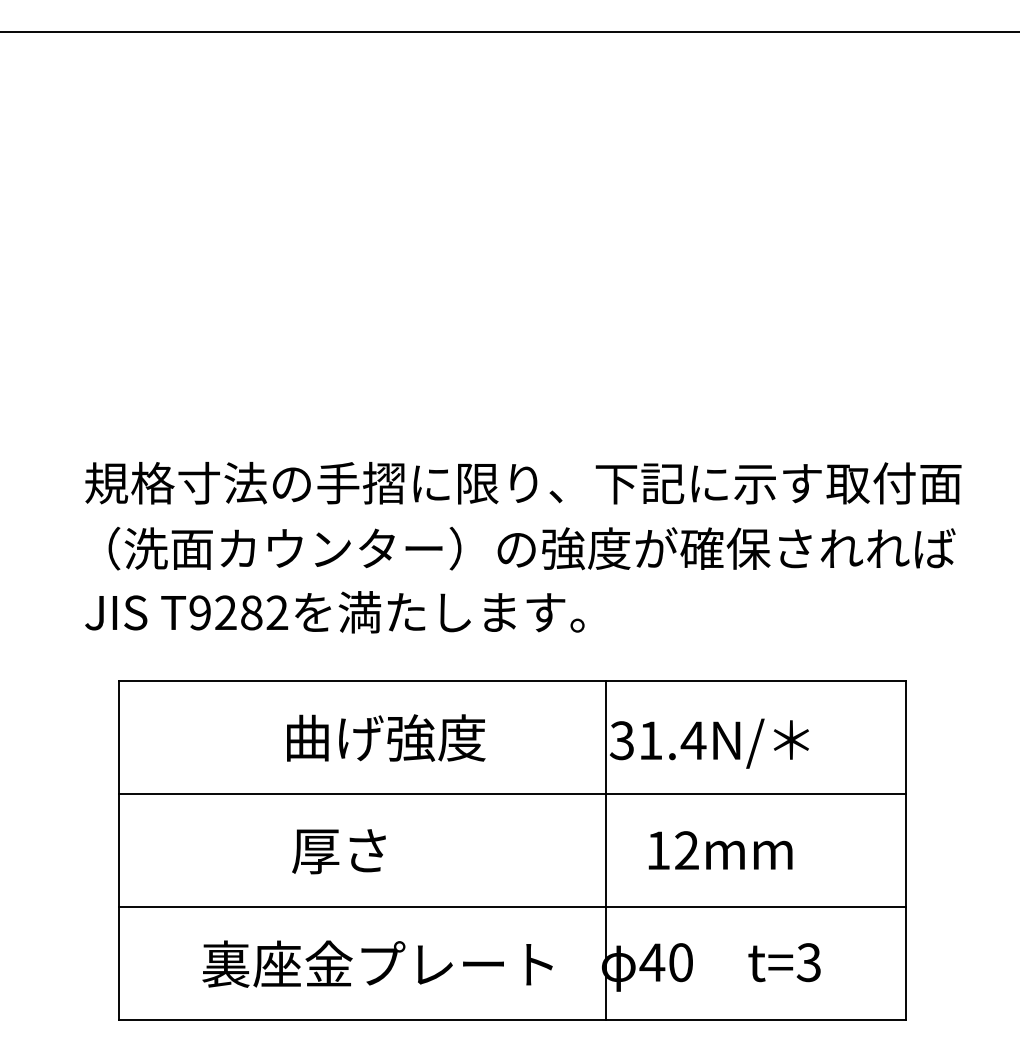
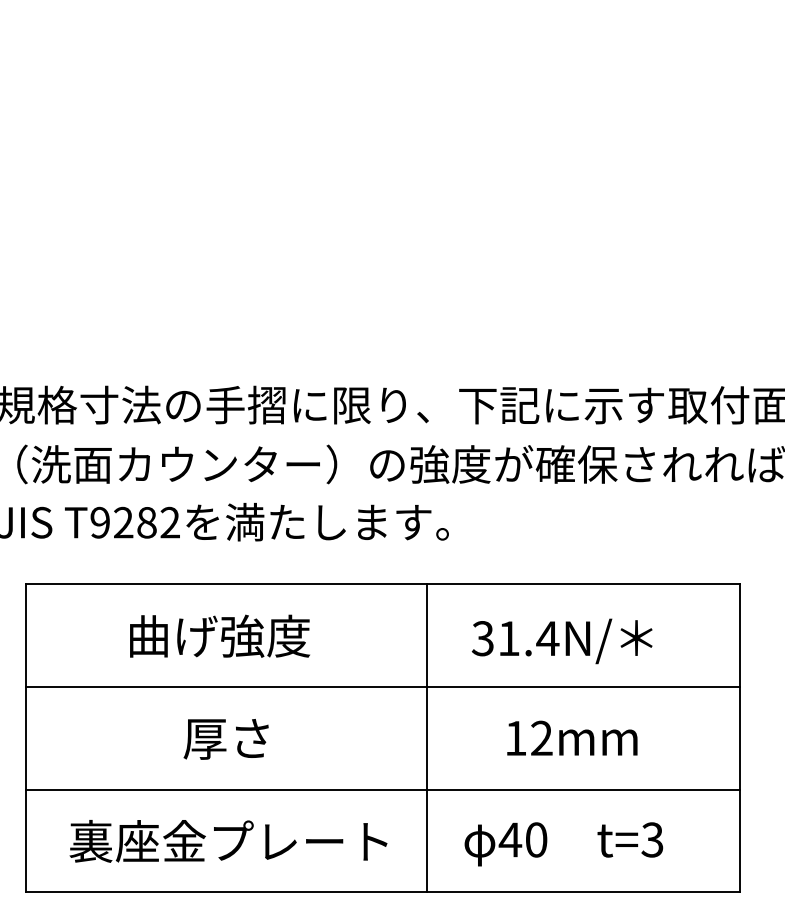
text: (386, 737) -> (220, 635), moved
line: (605, 850) -> (427, 738), moved
text: (377, 963) -> (228, 840), moved

